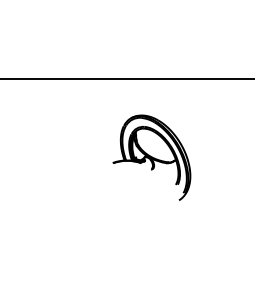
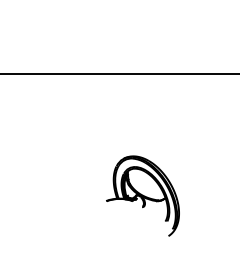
part: (151, 157) -> (142, 195), moved

